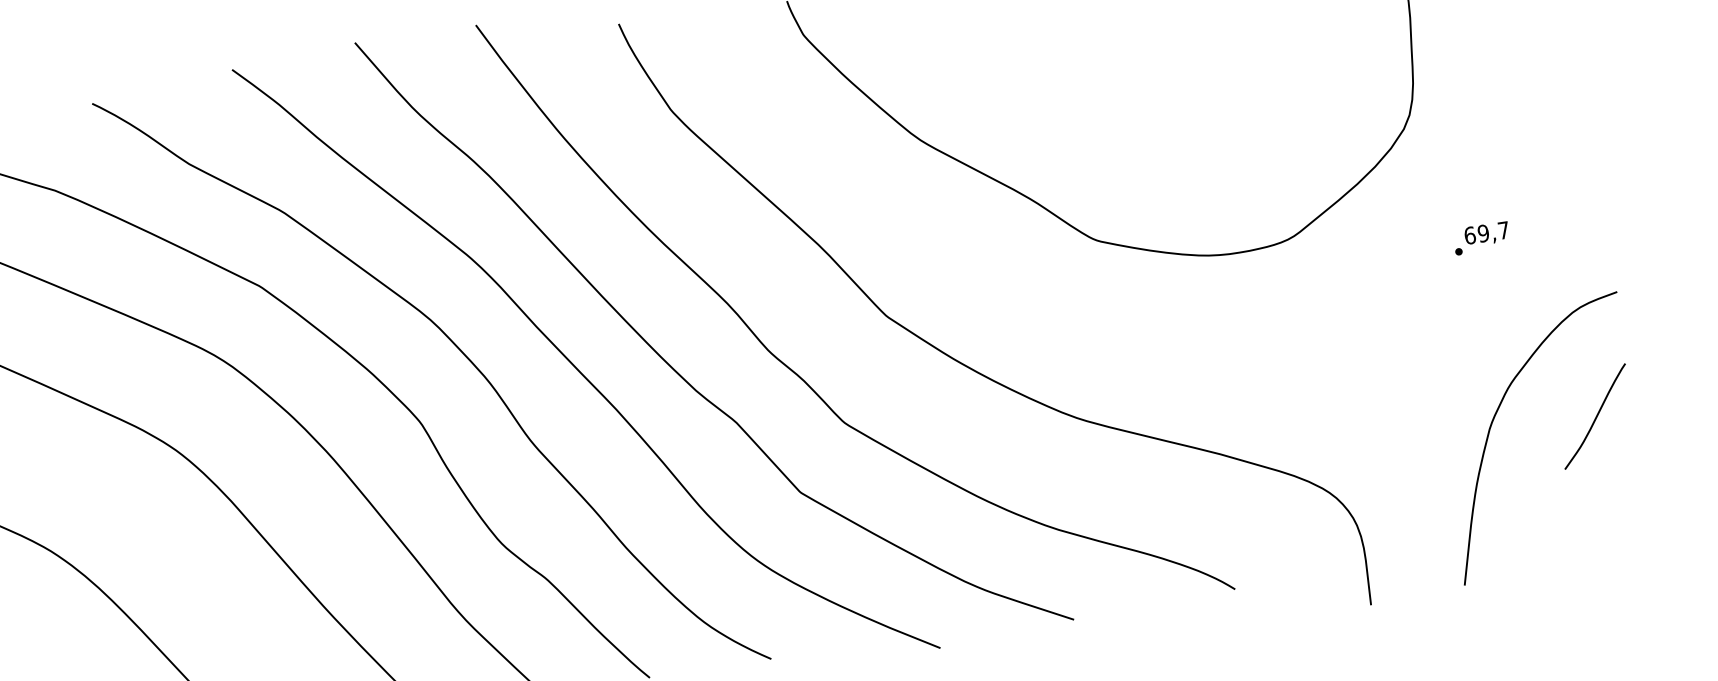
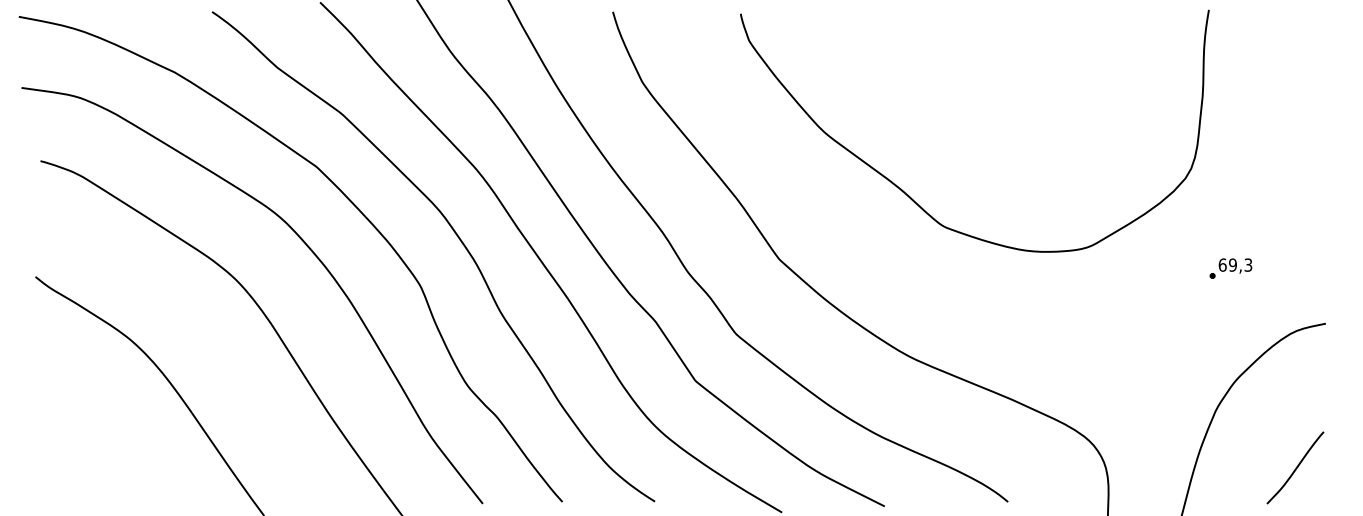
text: (1503, 229) -> (1248, 264), 69,7 -> 69,3
curve: (1595, 416) -> (1295, 467), moved

